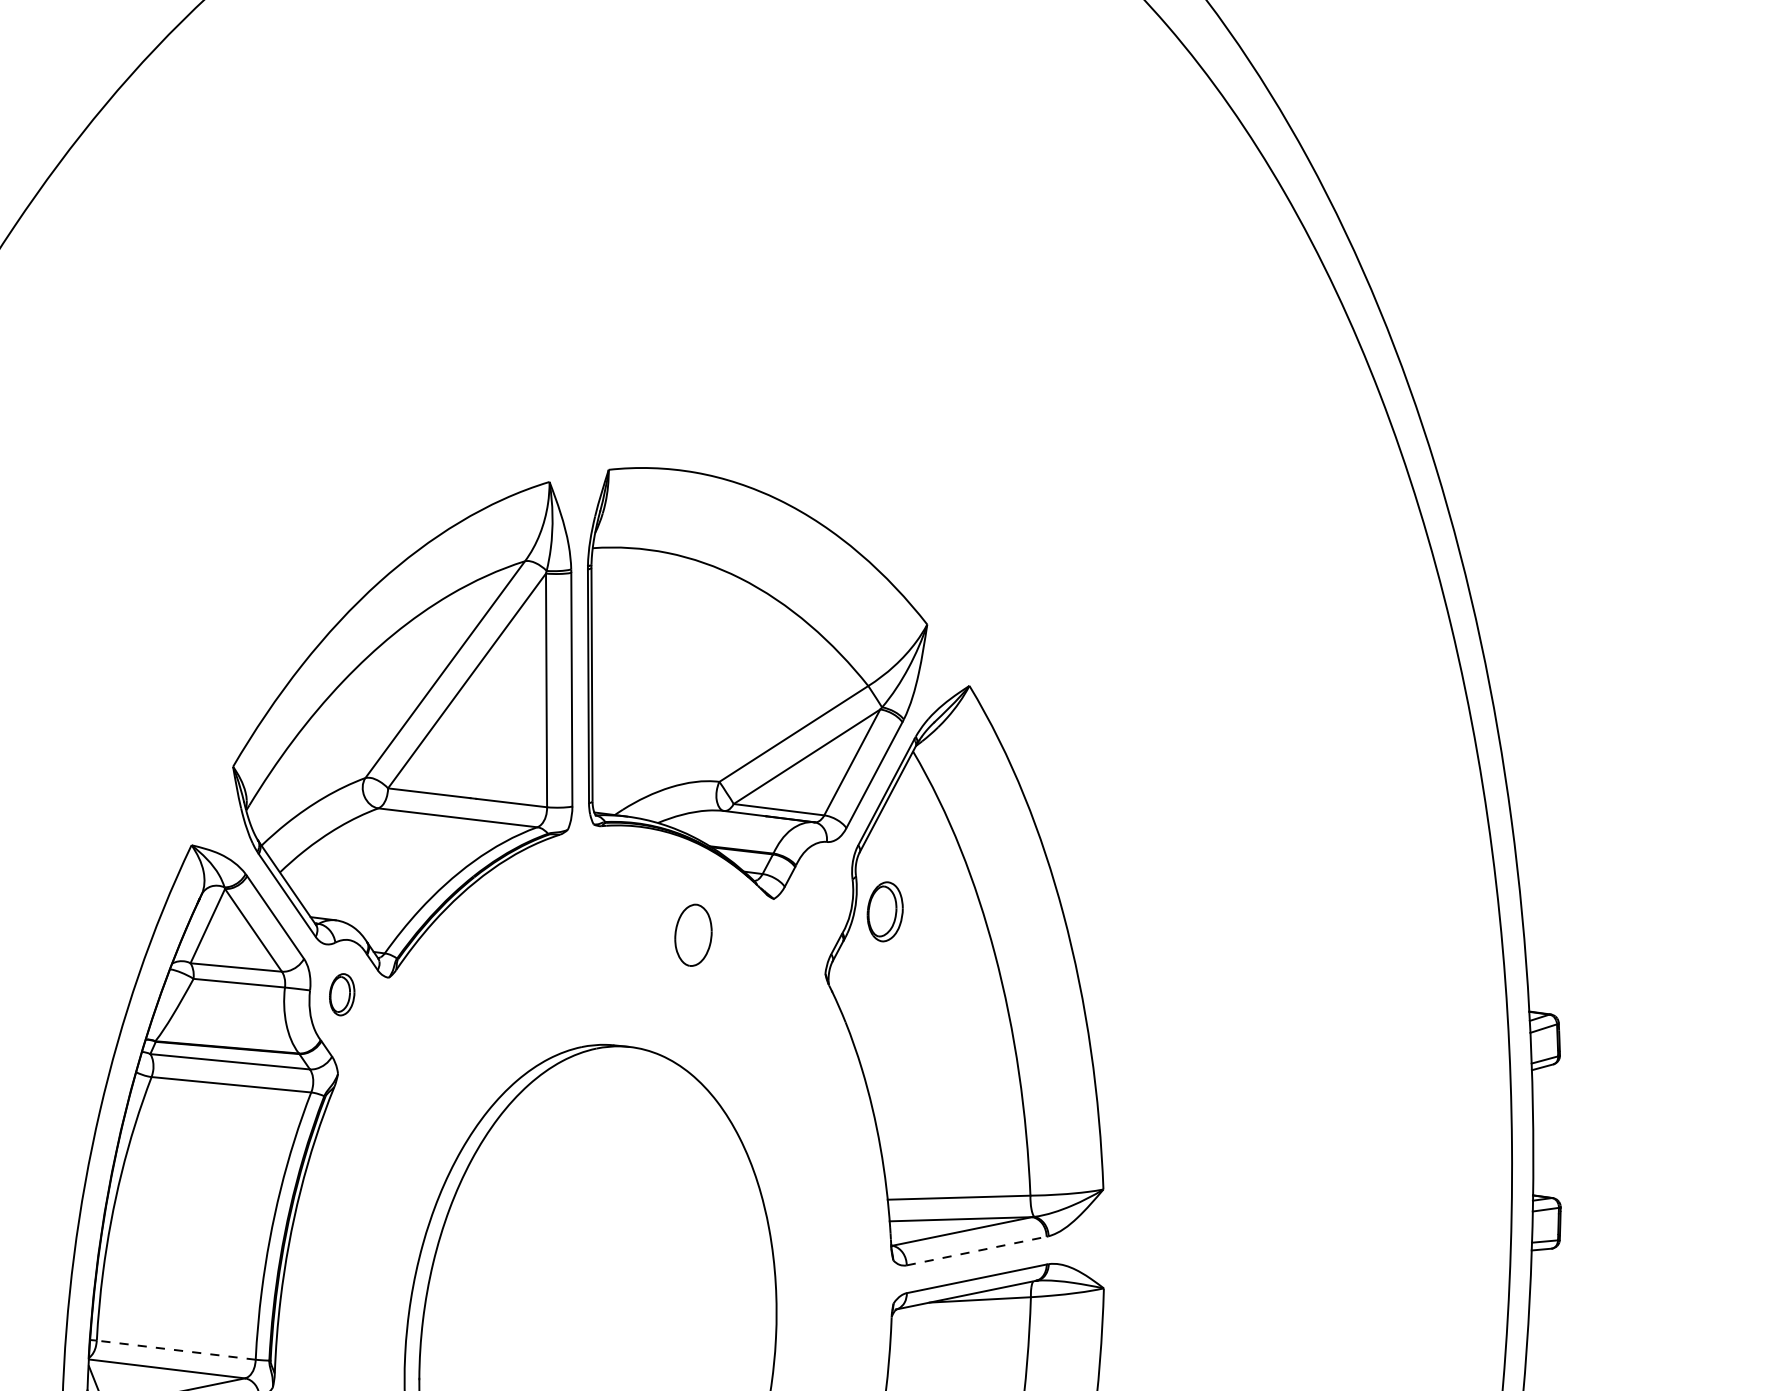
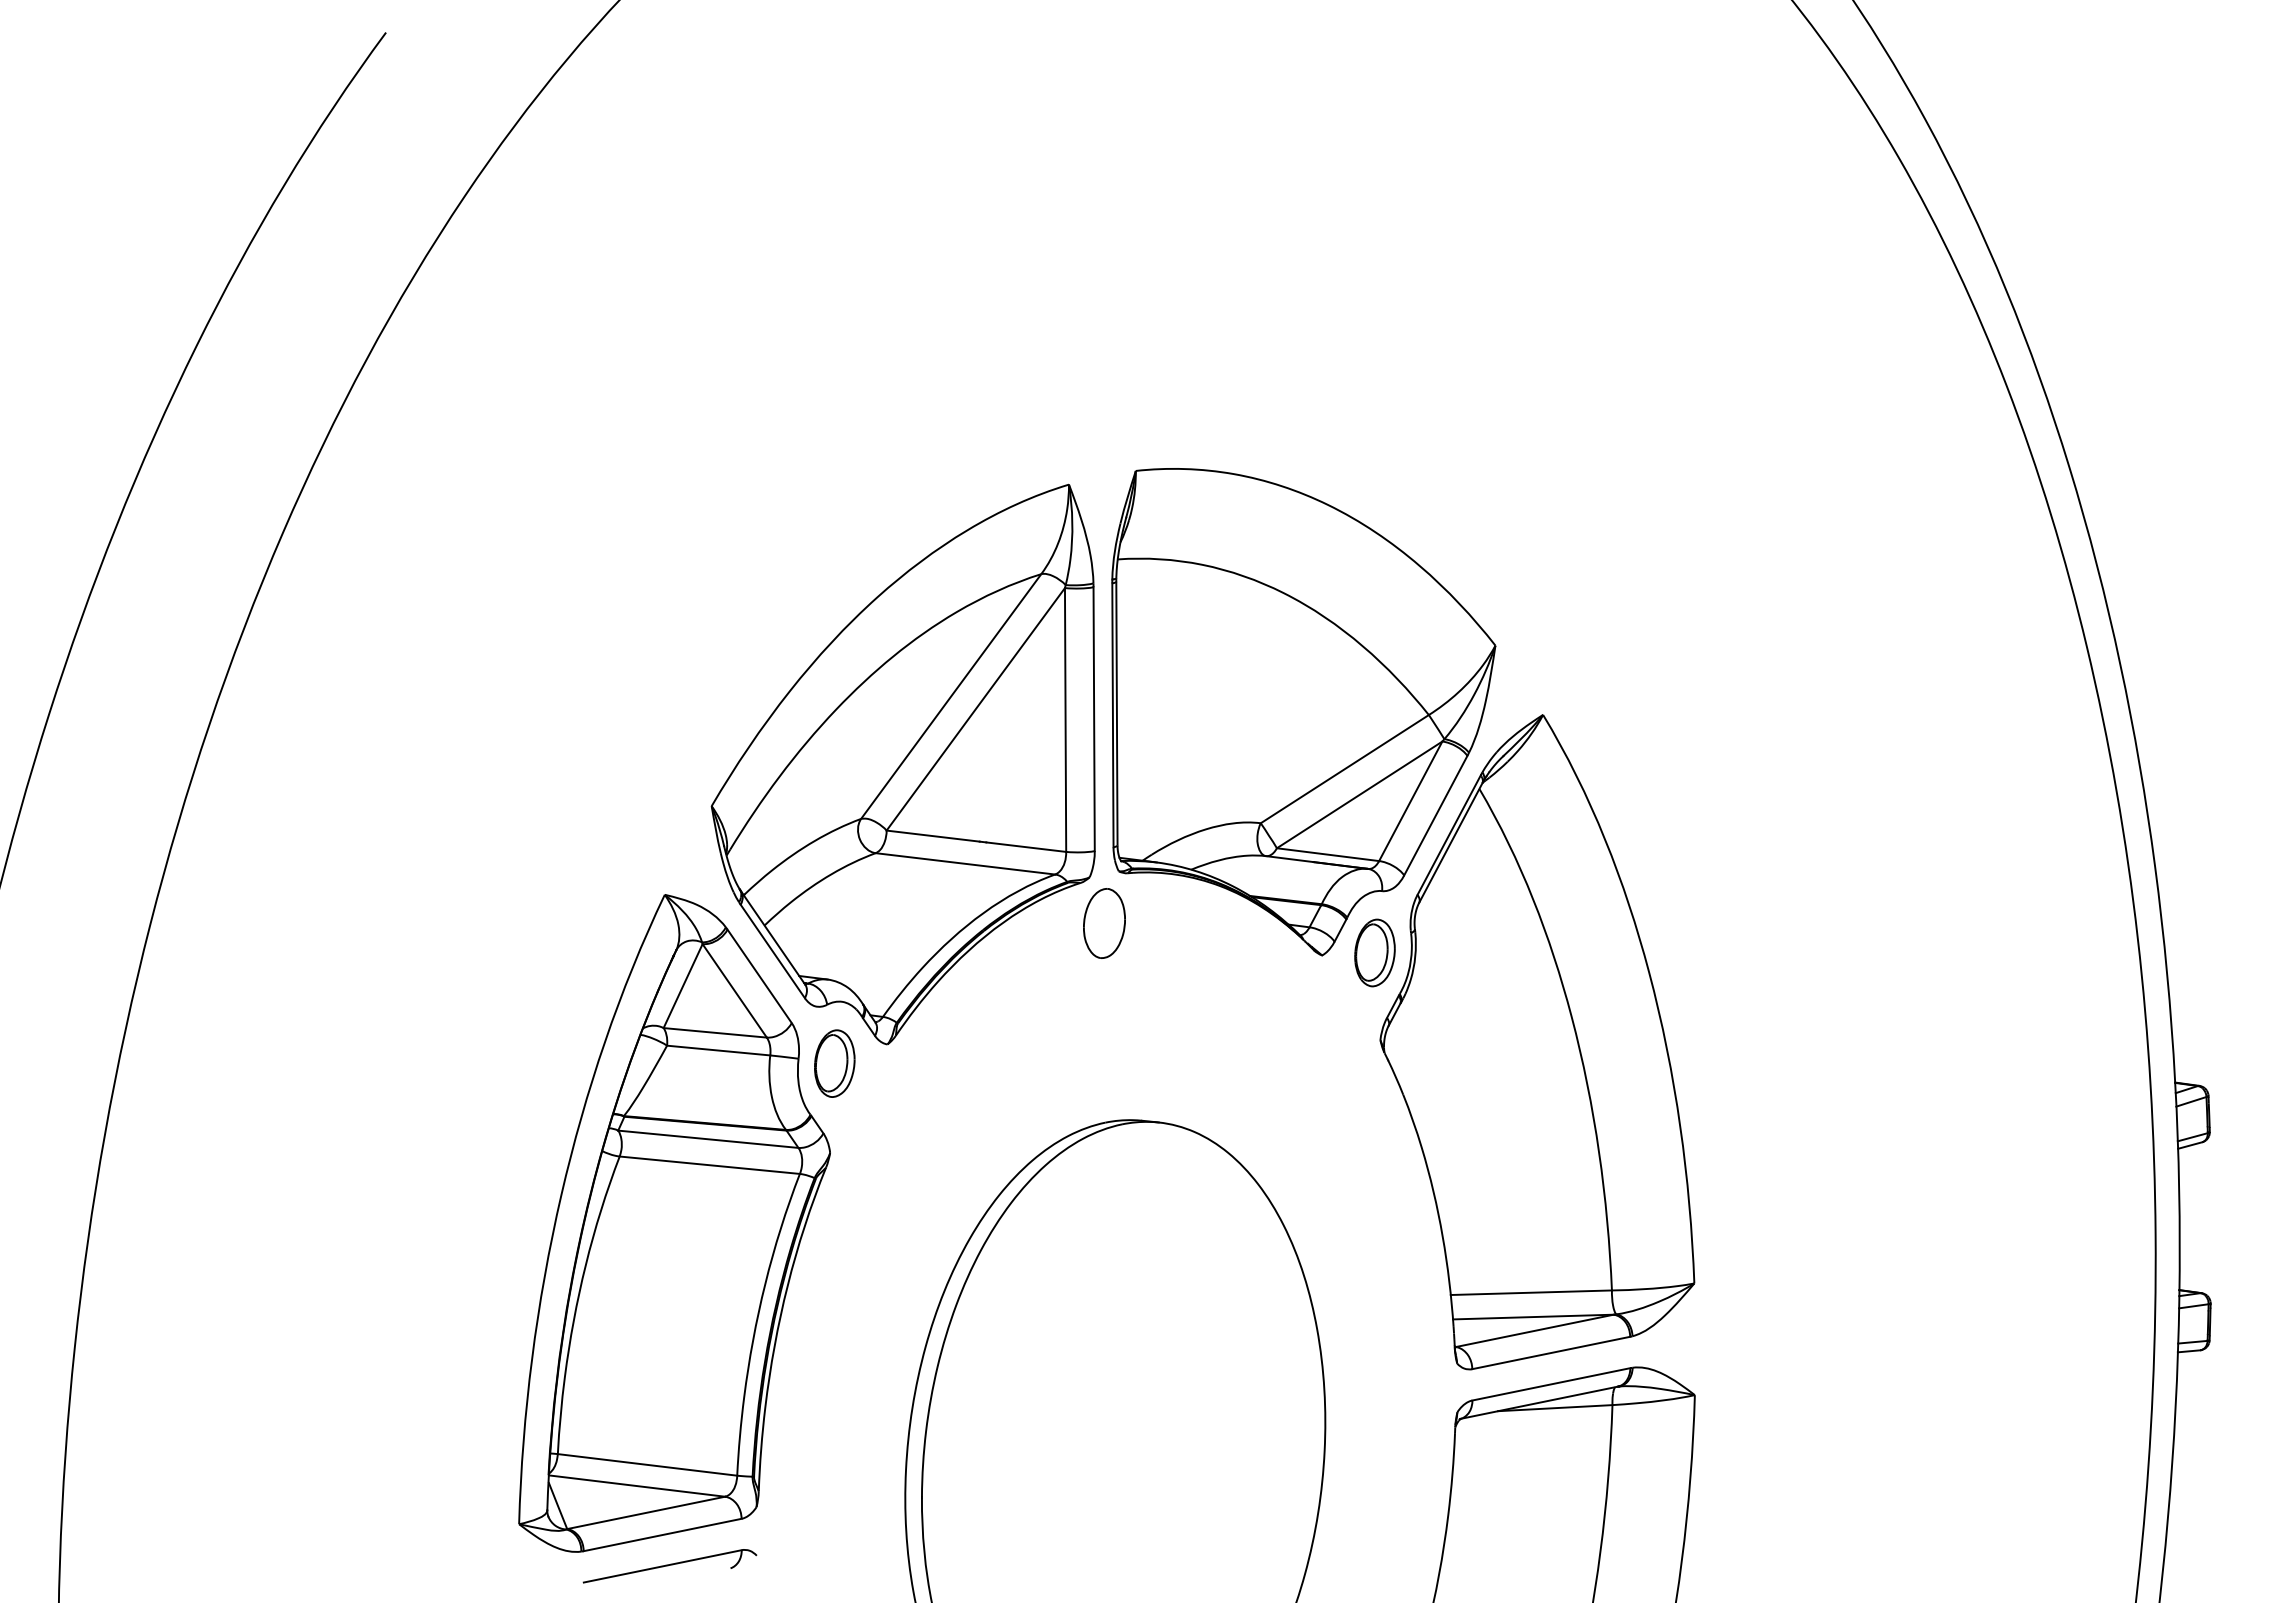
part: (884, 911) -> (1374, 952), moved
part: (693, 935) -> (1104, 923), moved
part: (341, 994) -> (834, 1063), size x1.43
line: (976, 1250) -> (1551, 1352), dashed -> solid
line: (176, 1349) -> (647, 1464), dashed -> solid

